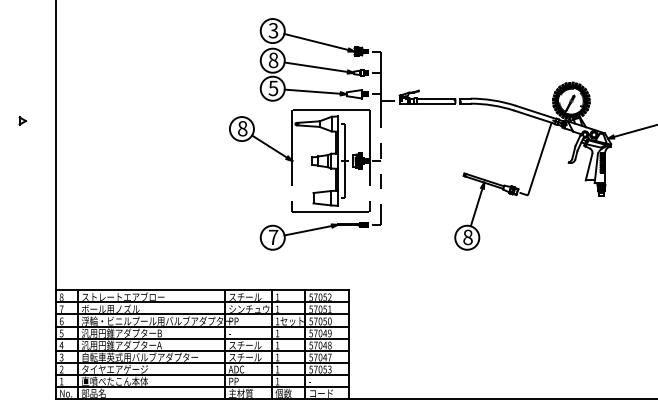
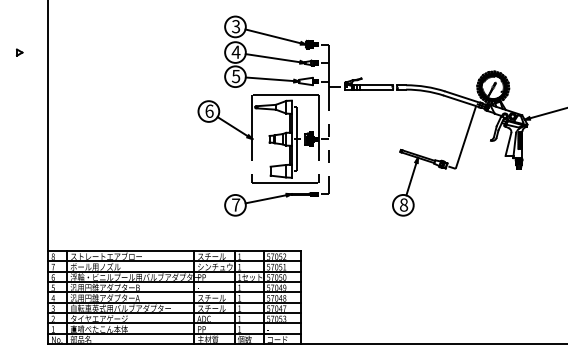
text: (272, 59) -> (235, 51), 8 -> 4
part: (22, 120) -> (19, 52), moved
text: (242, 127) -> (209, 110), 8 -> 6

